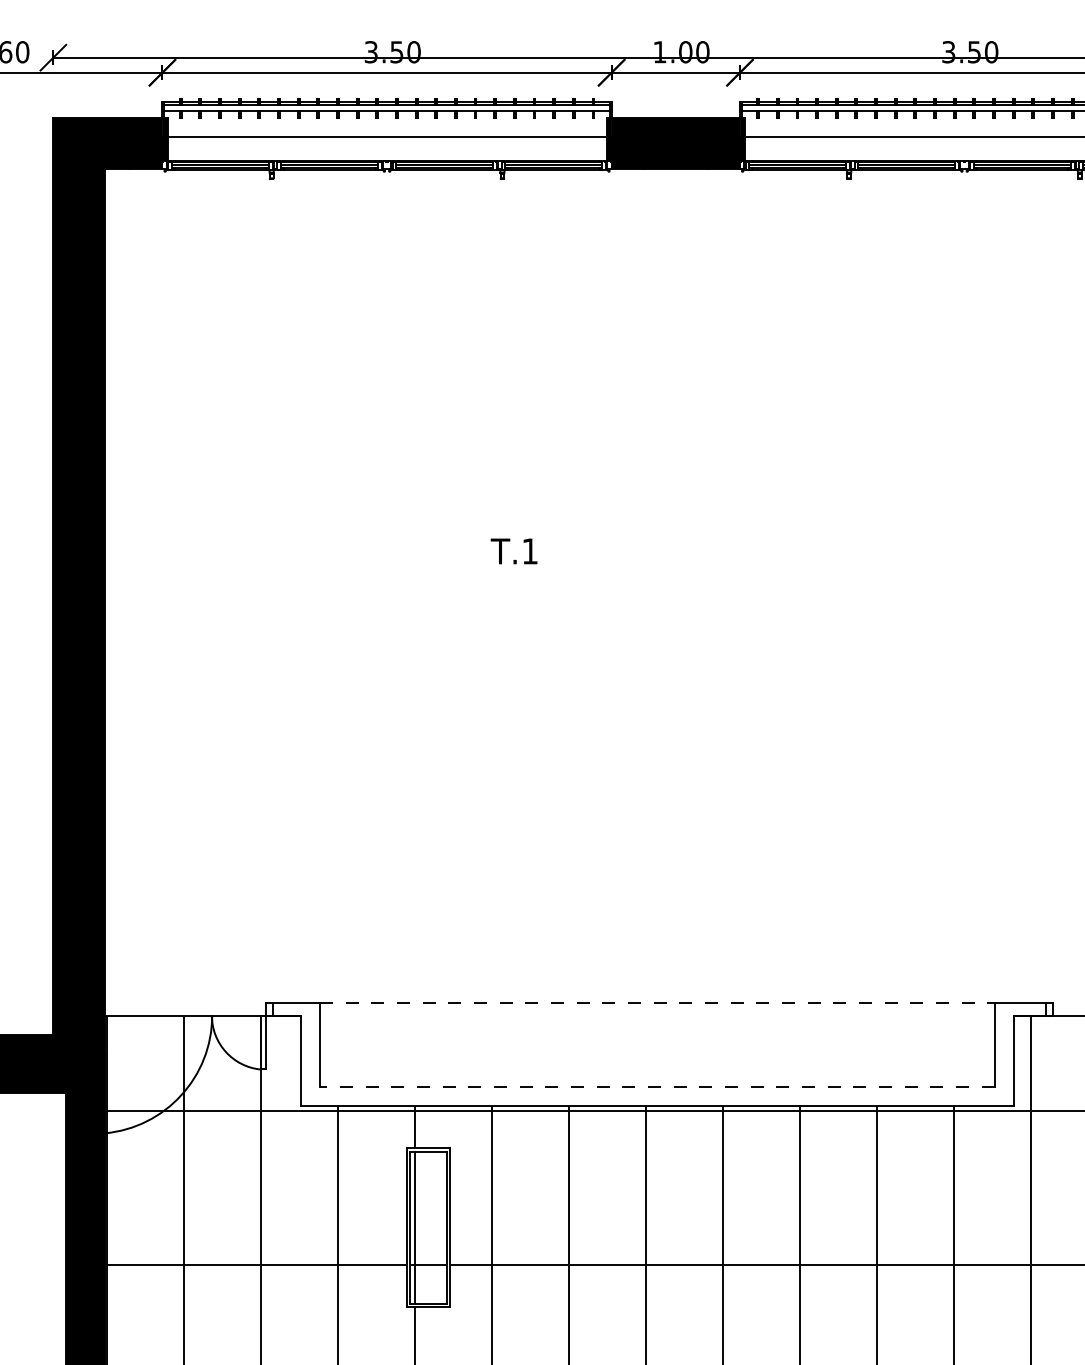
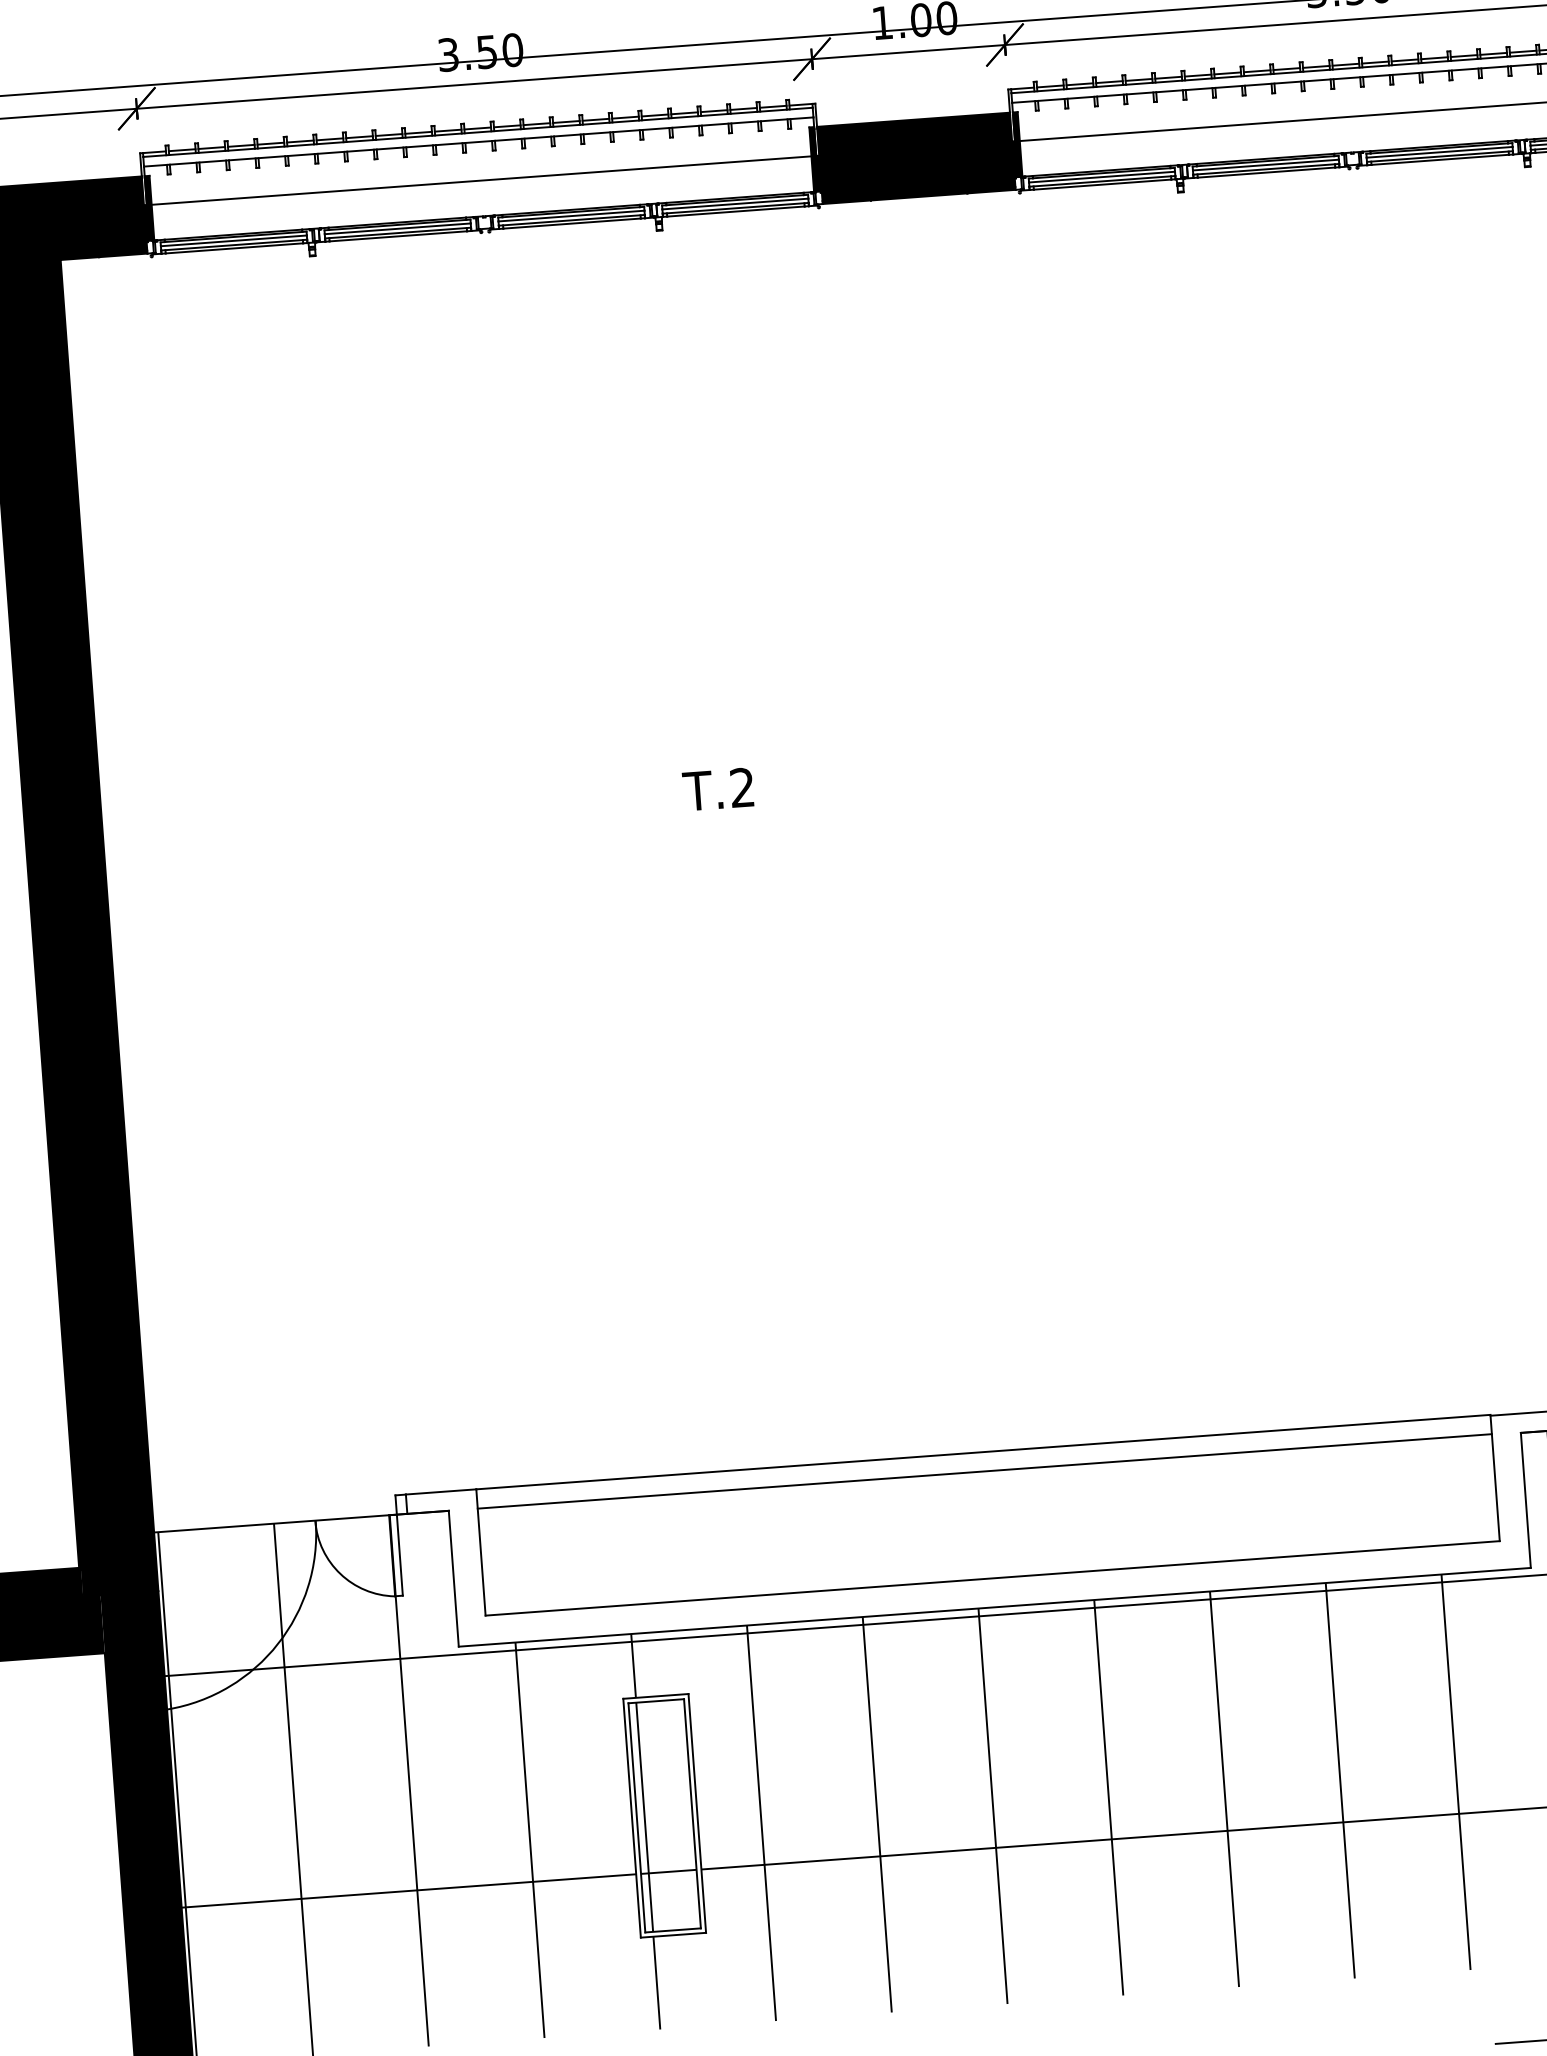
text: (529, 551) -> (741, 787), T.1 -> T.2
line: (657, 1002) -> (983, 1451), dashed -> solid
line: (657, 1015) -> (985, 1471), added
line: (656, 1086) -> (991, 1578), dashed -> solid

